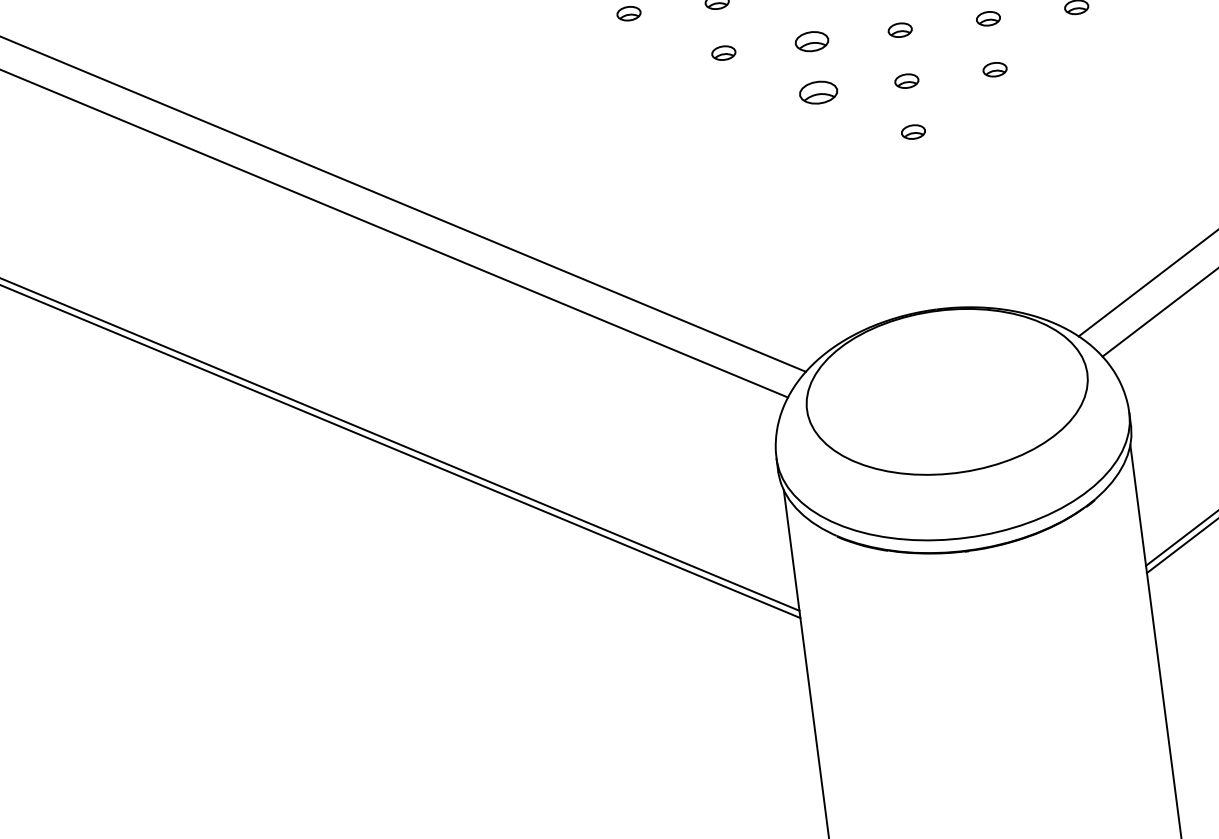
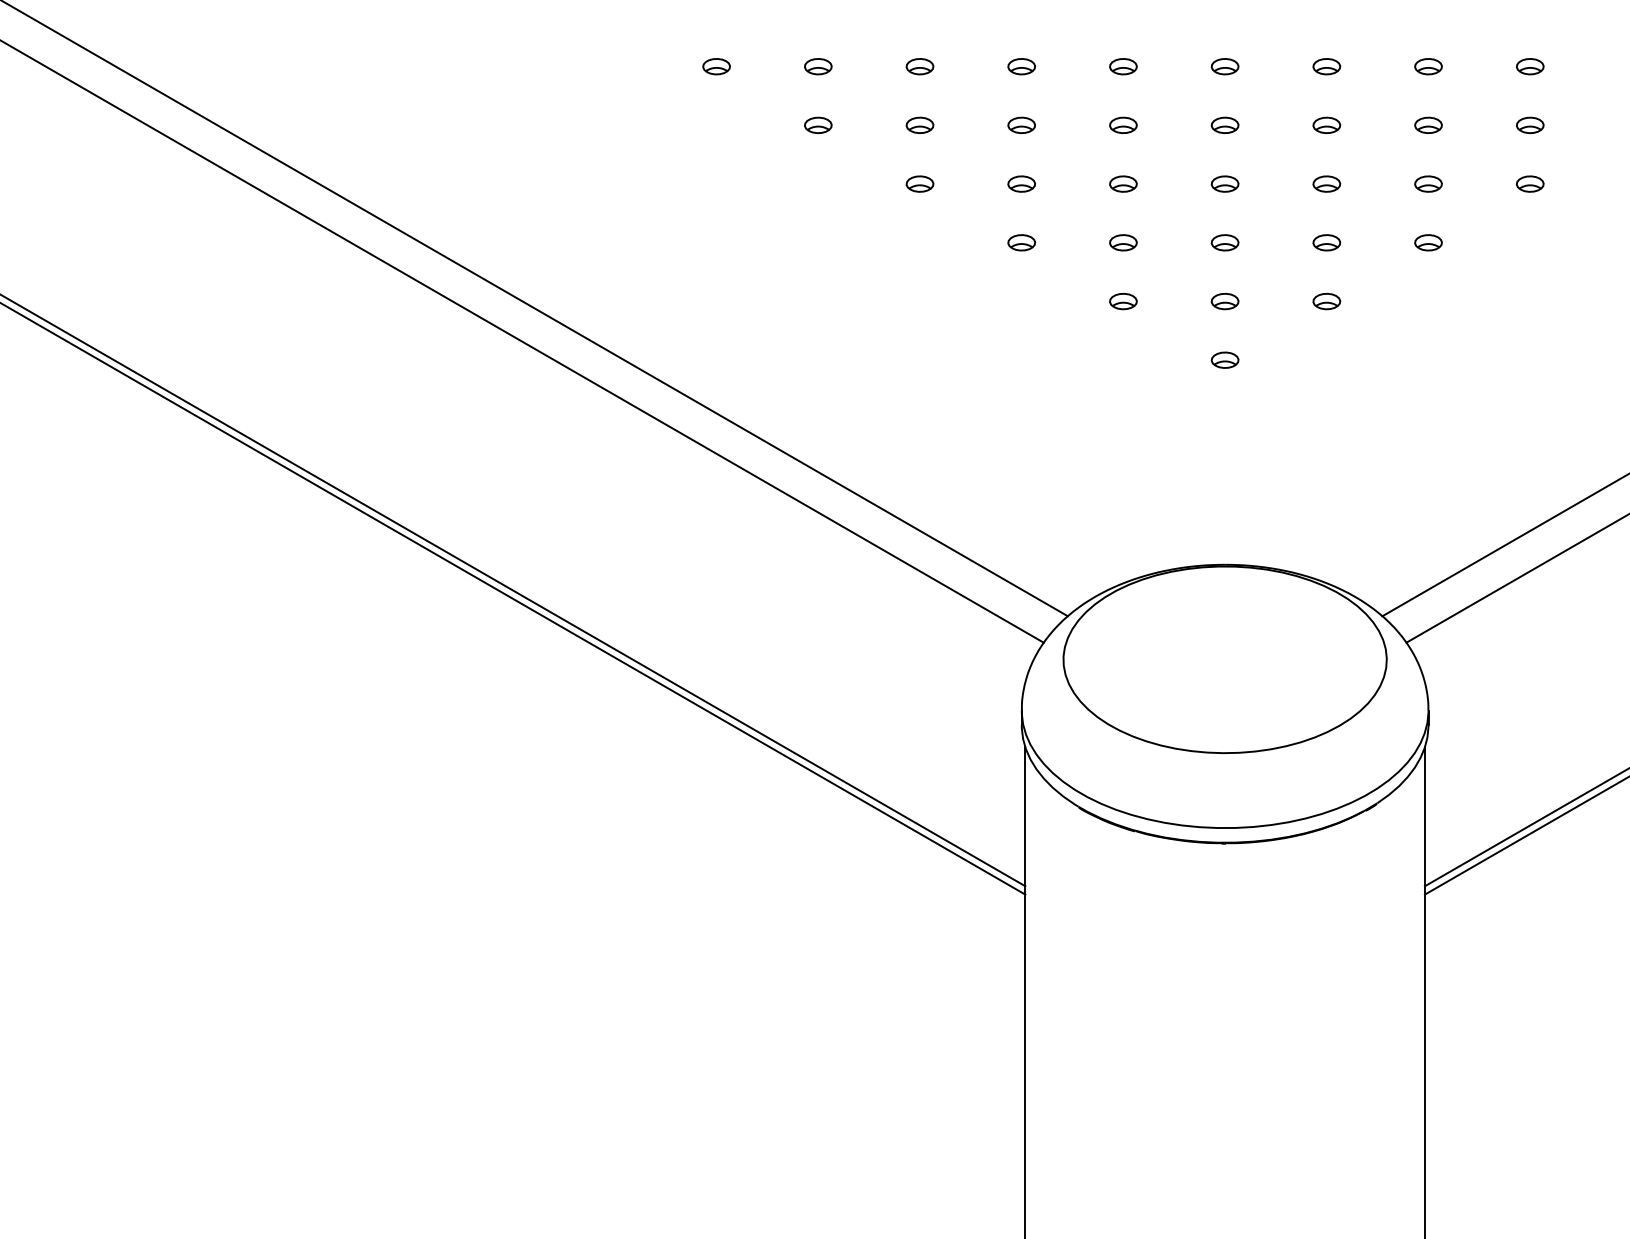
part: (812, 41) -> (1123, 242), size x0.71
part: (818, 92) -> (1123, 301), size x0.62

